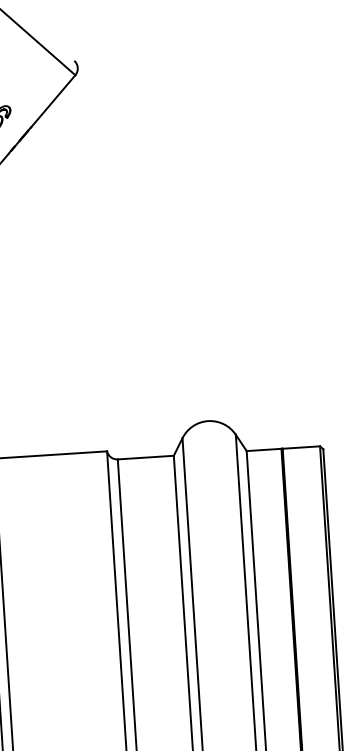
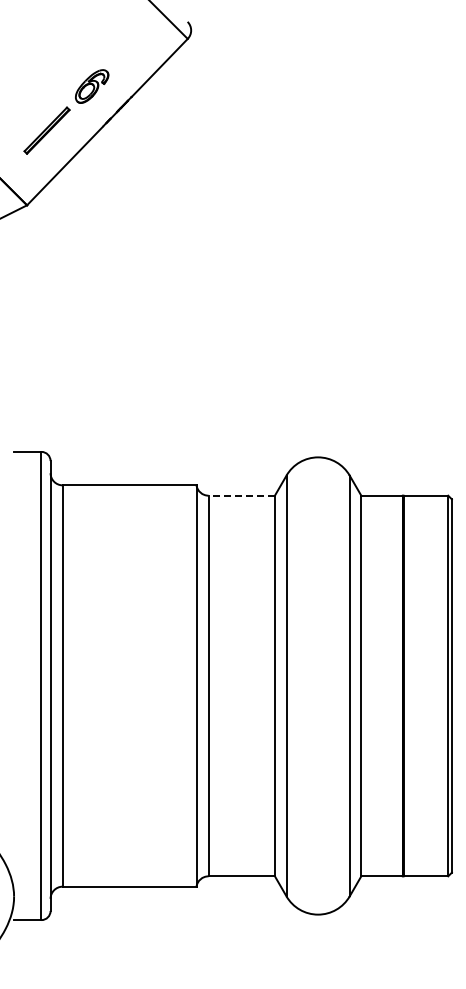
line: (145, 457) -> (241, 495), solid -> dashed

